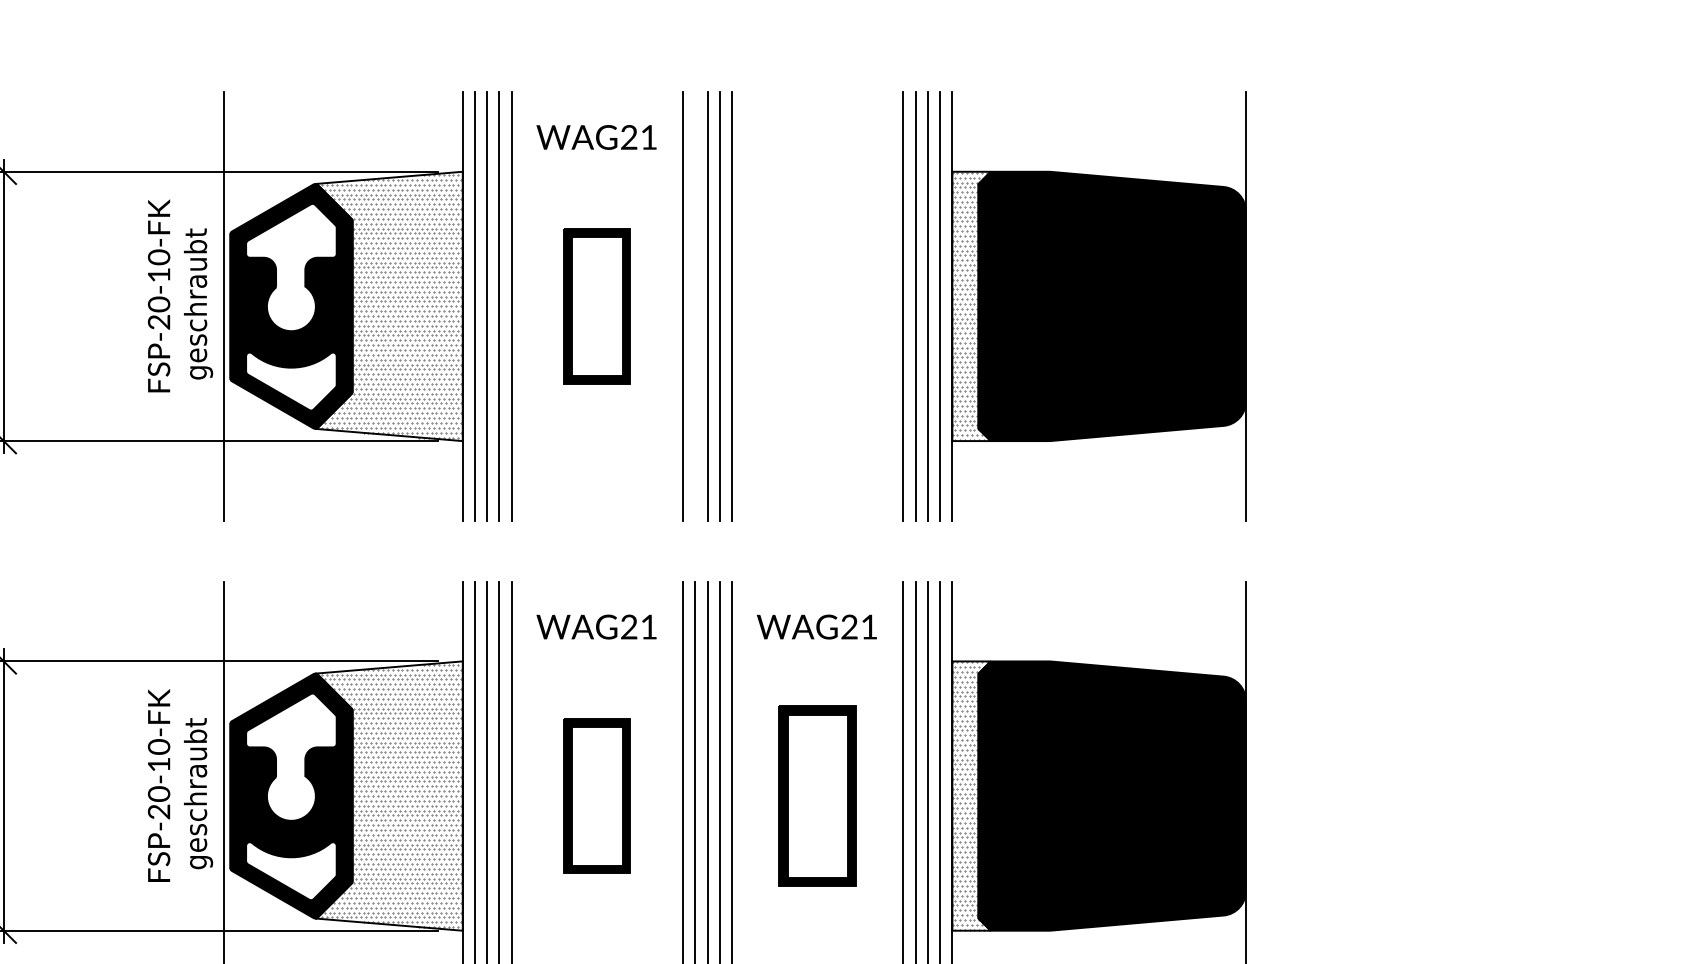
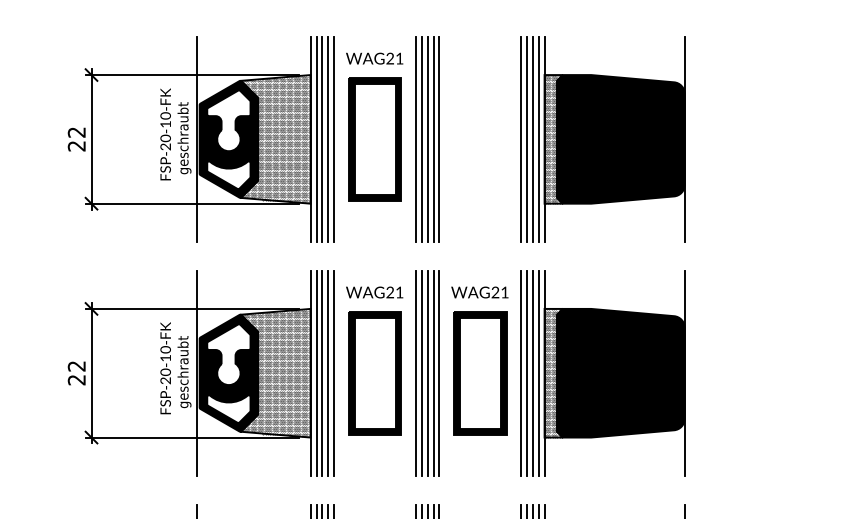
part: (596, 306) -> (374, 139), size x1.67
line: (694, 306) -> (421, 139), added
part: (596, 796) -> (374, 373), size x1.67
part: (818, 796) -> (480, 373), size x1.43

